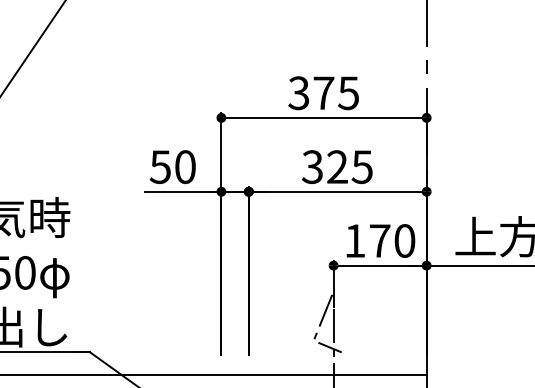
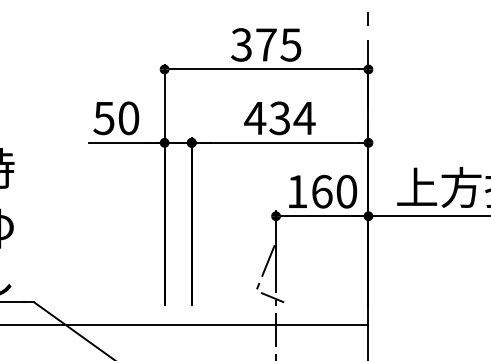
text: (337, 167) -> (279, 118), 325 -> 434
text: (380, 240) -> (322, 191), 170 -> 160

